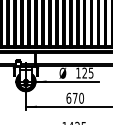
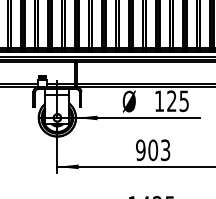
text: (75, 97) -> (153, 148), 670 -> 903

